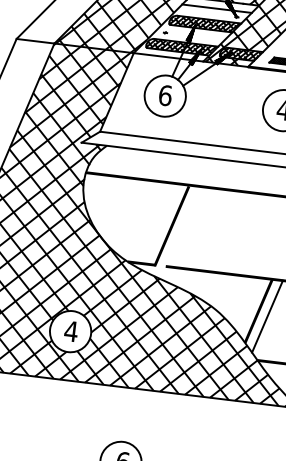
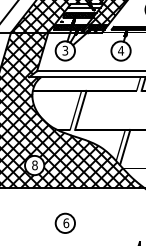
text: (165, 95) -> (65, 50), 6 -> 3
line: (182, 224) -> (80, 109), added
text: (70, 331) -> (34, 165), 4 -> 8

